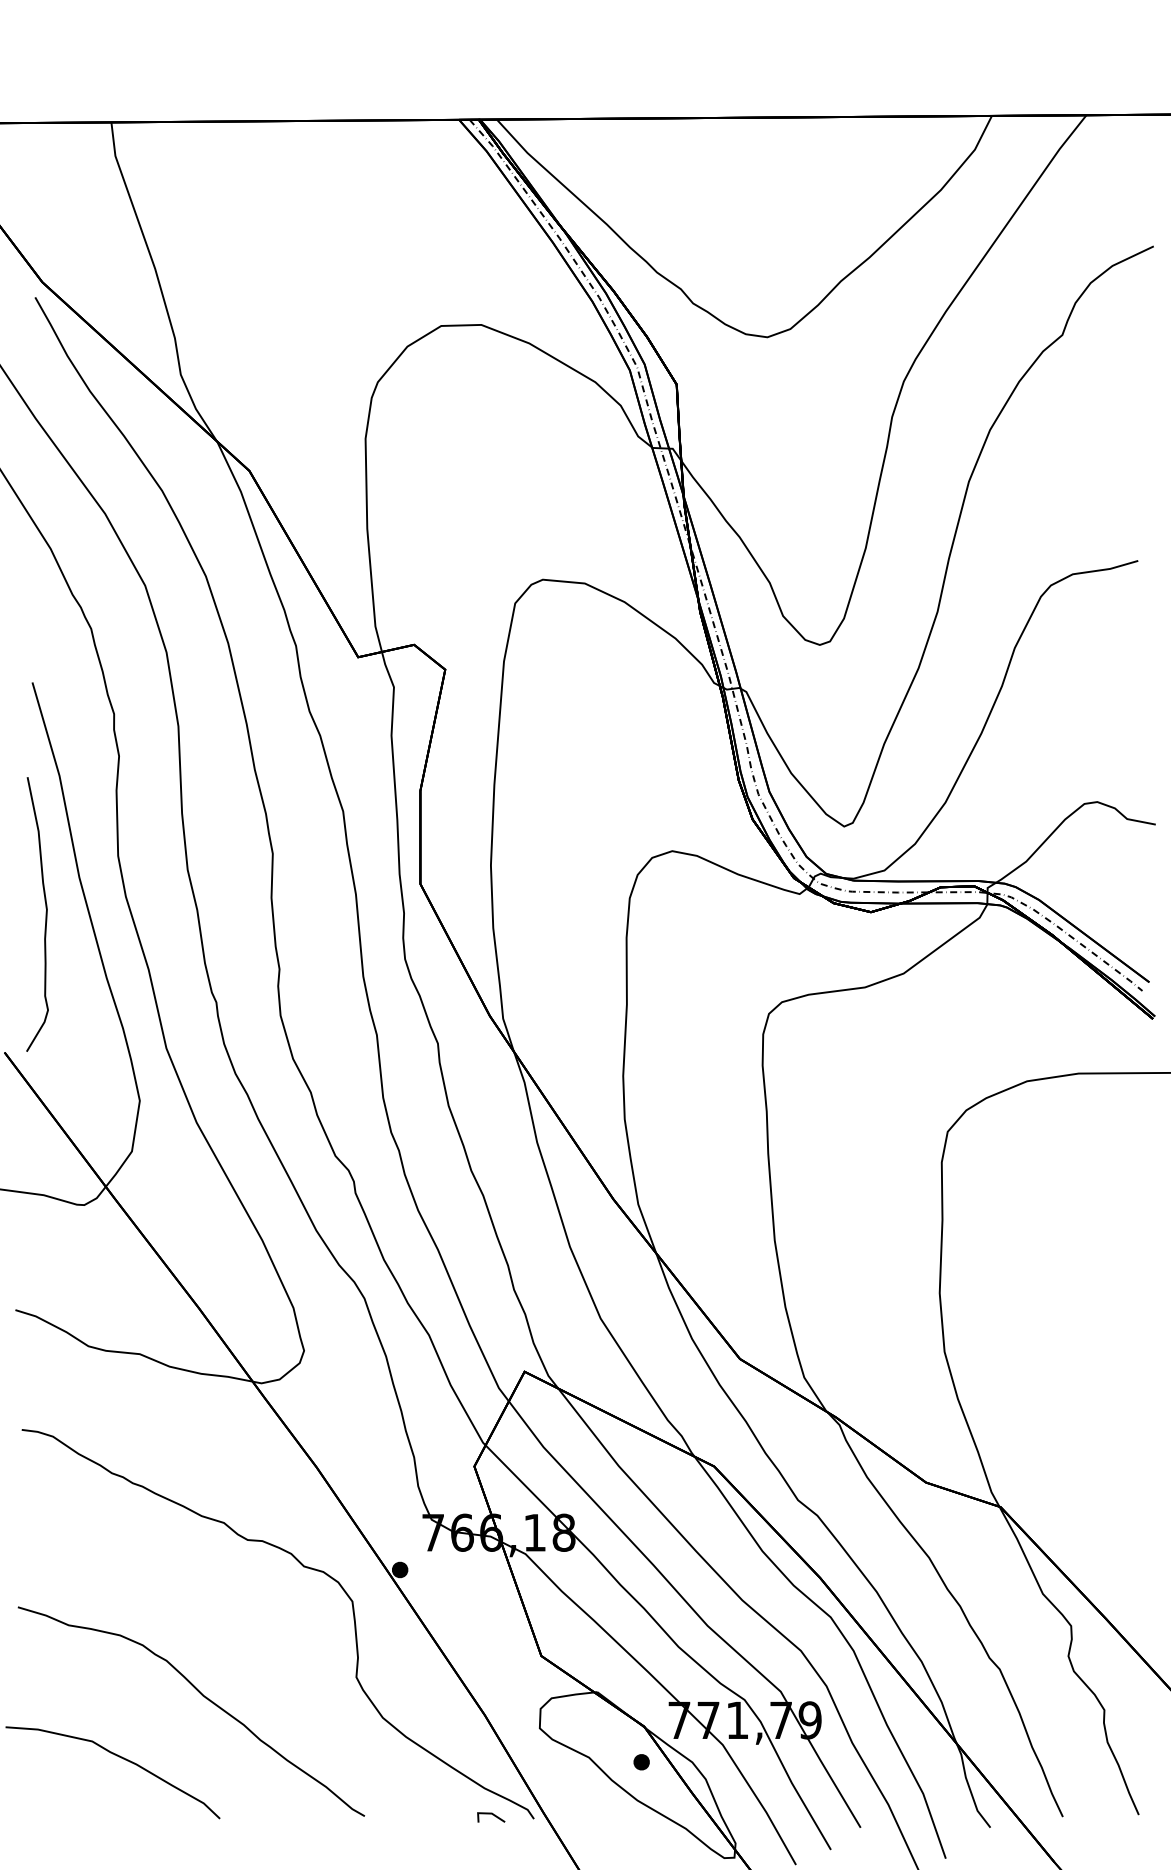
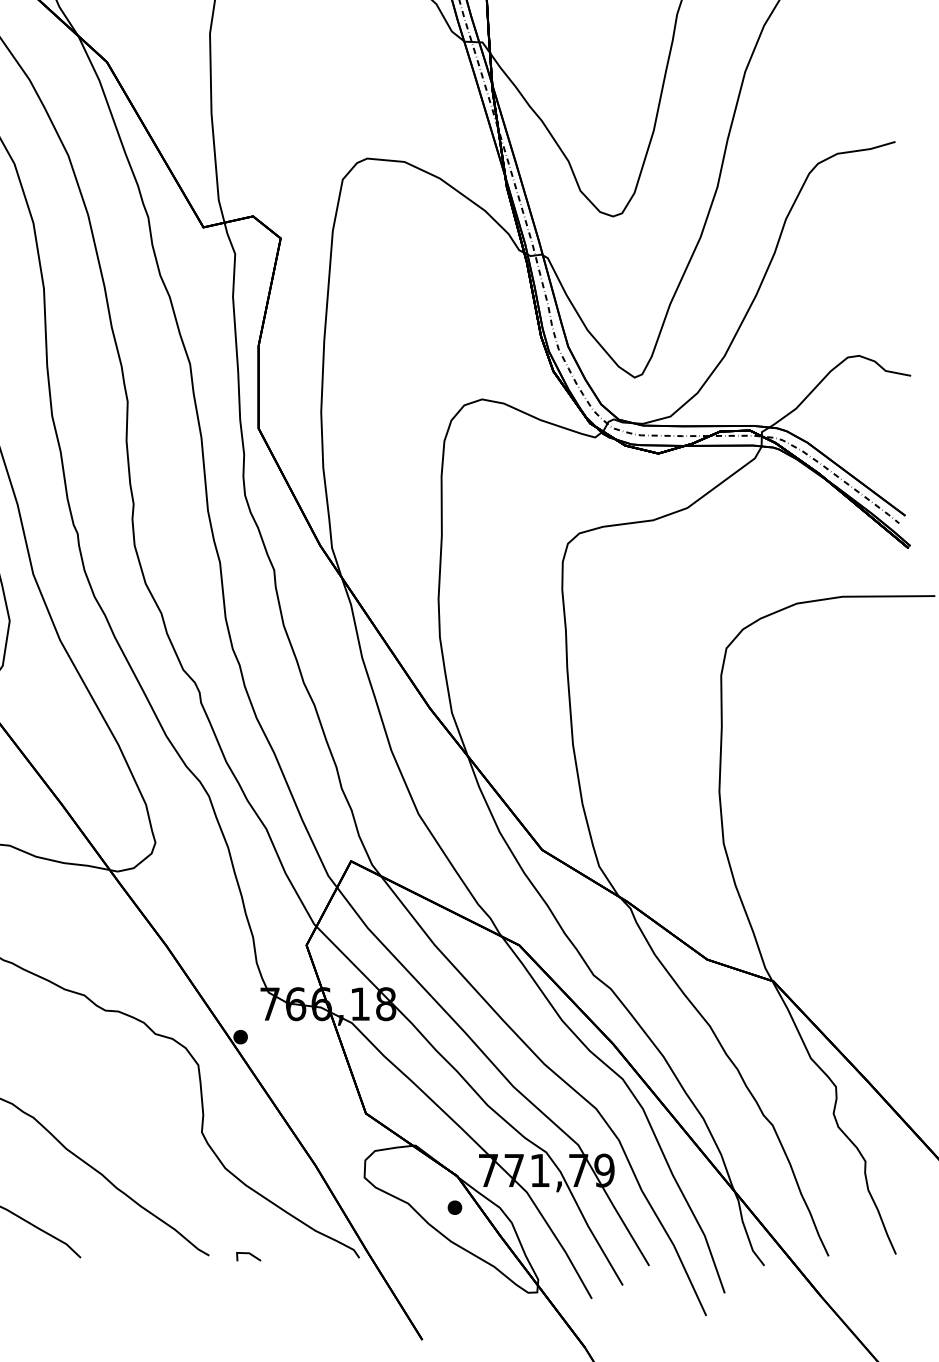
line: (492, 1815) -> (249, 1254), moved

